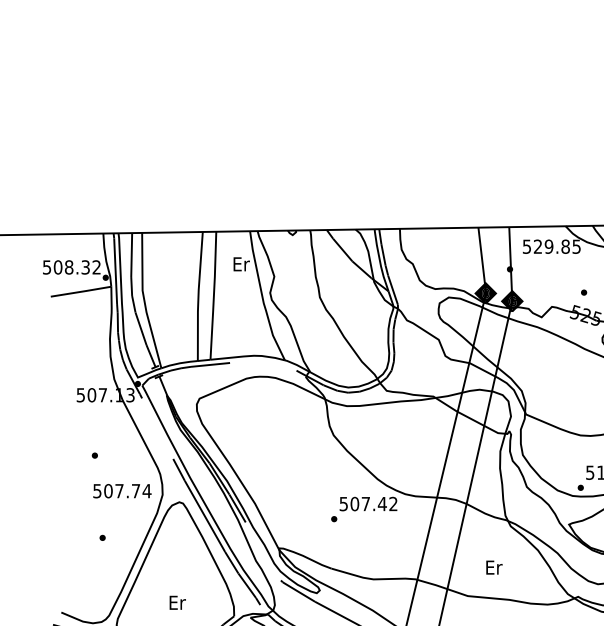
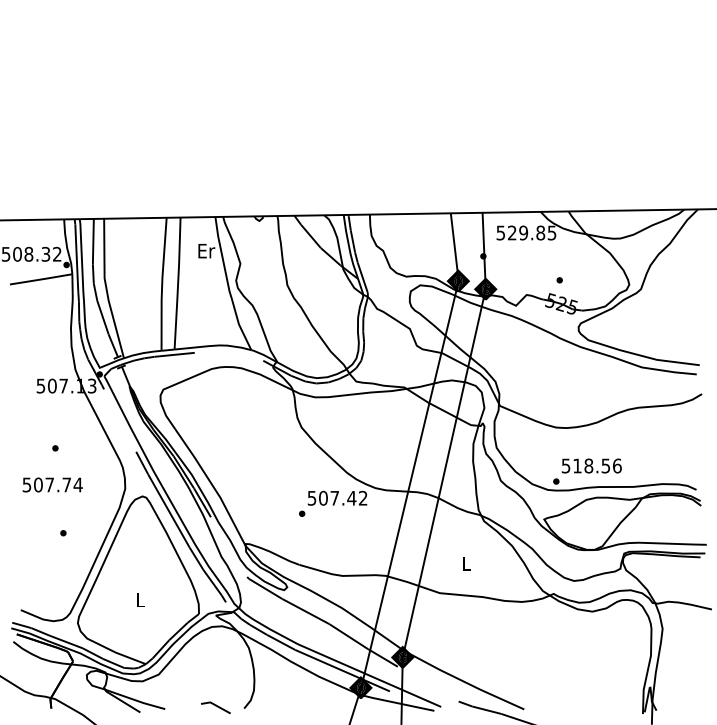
text: (122, 490) -> (52, 484), moved
text: (494, 567) -> (467, 563), Er -> L
text: (177, 602) -> (140, 599), Er -> L

